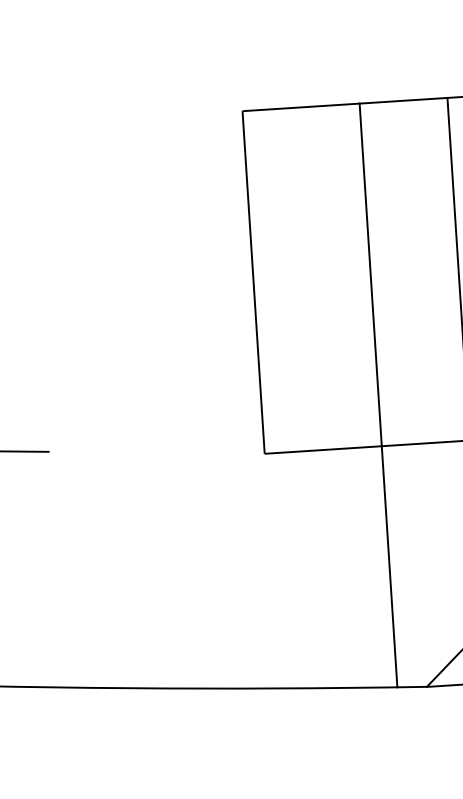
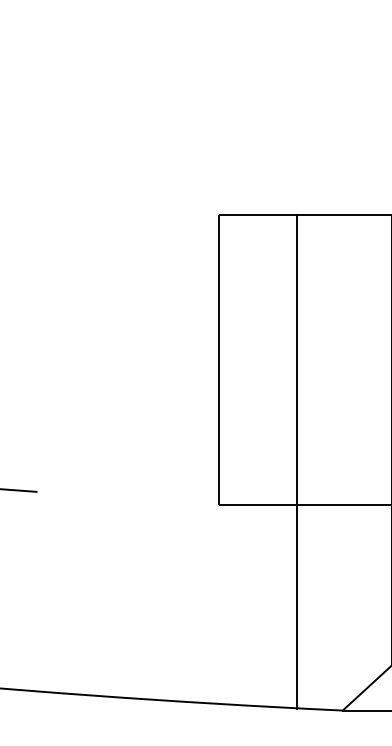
line: (378, 395) -> (296, 462), moved

